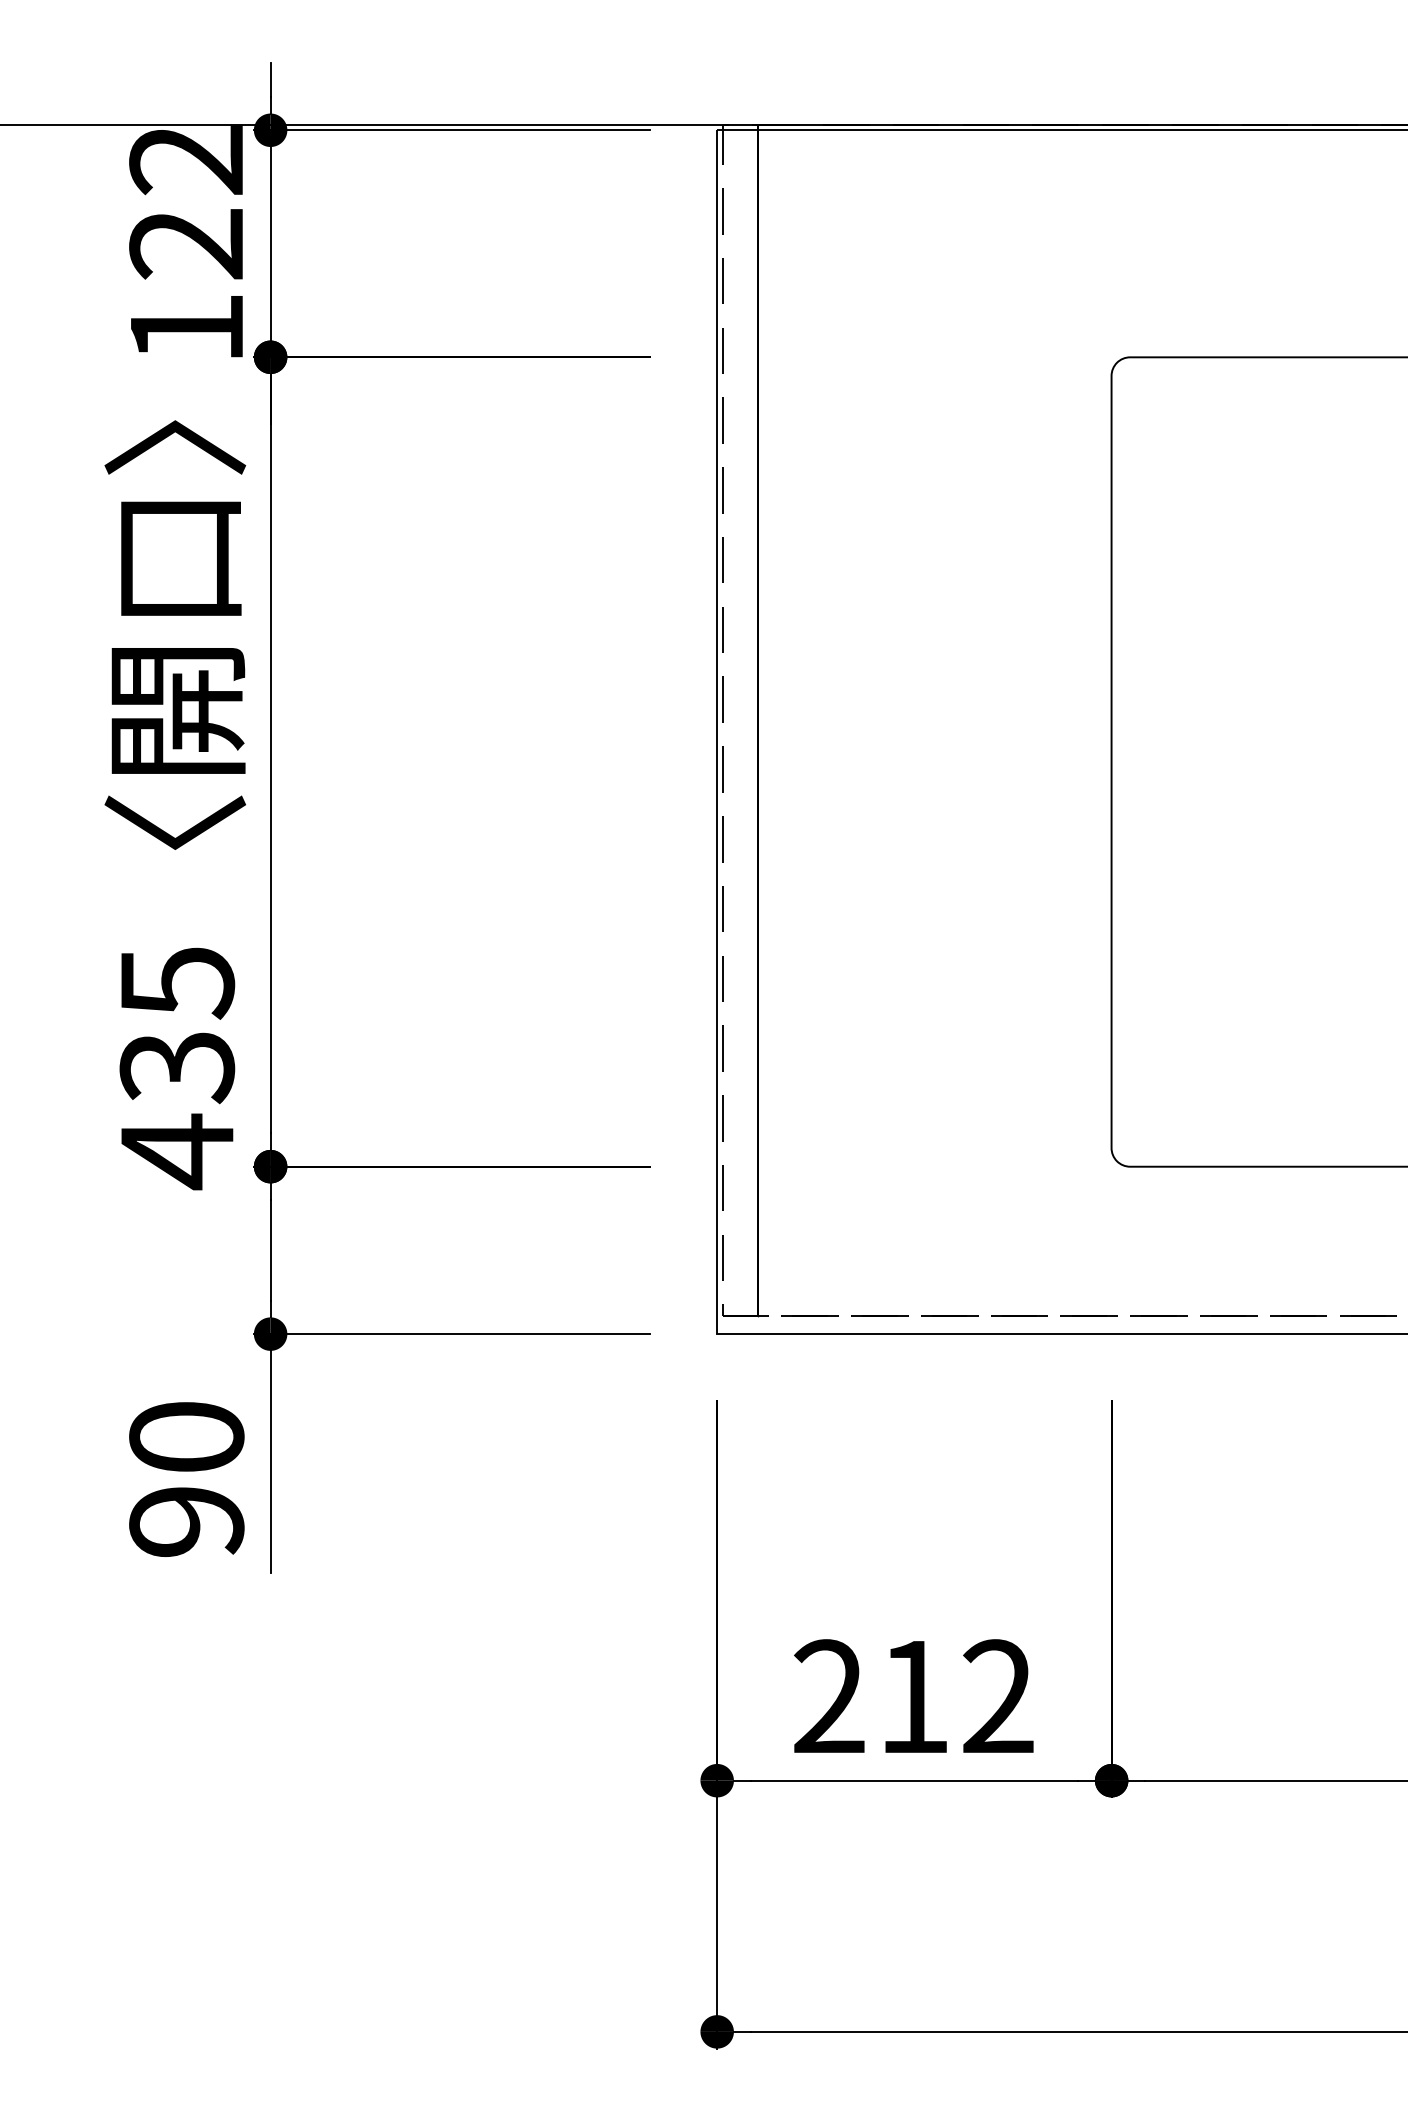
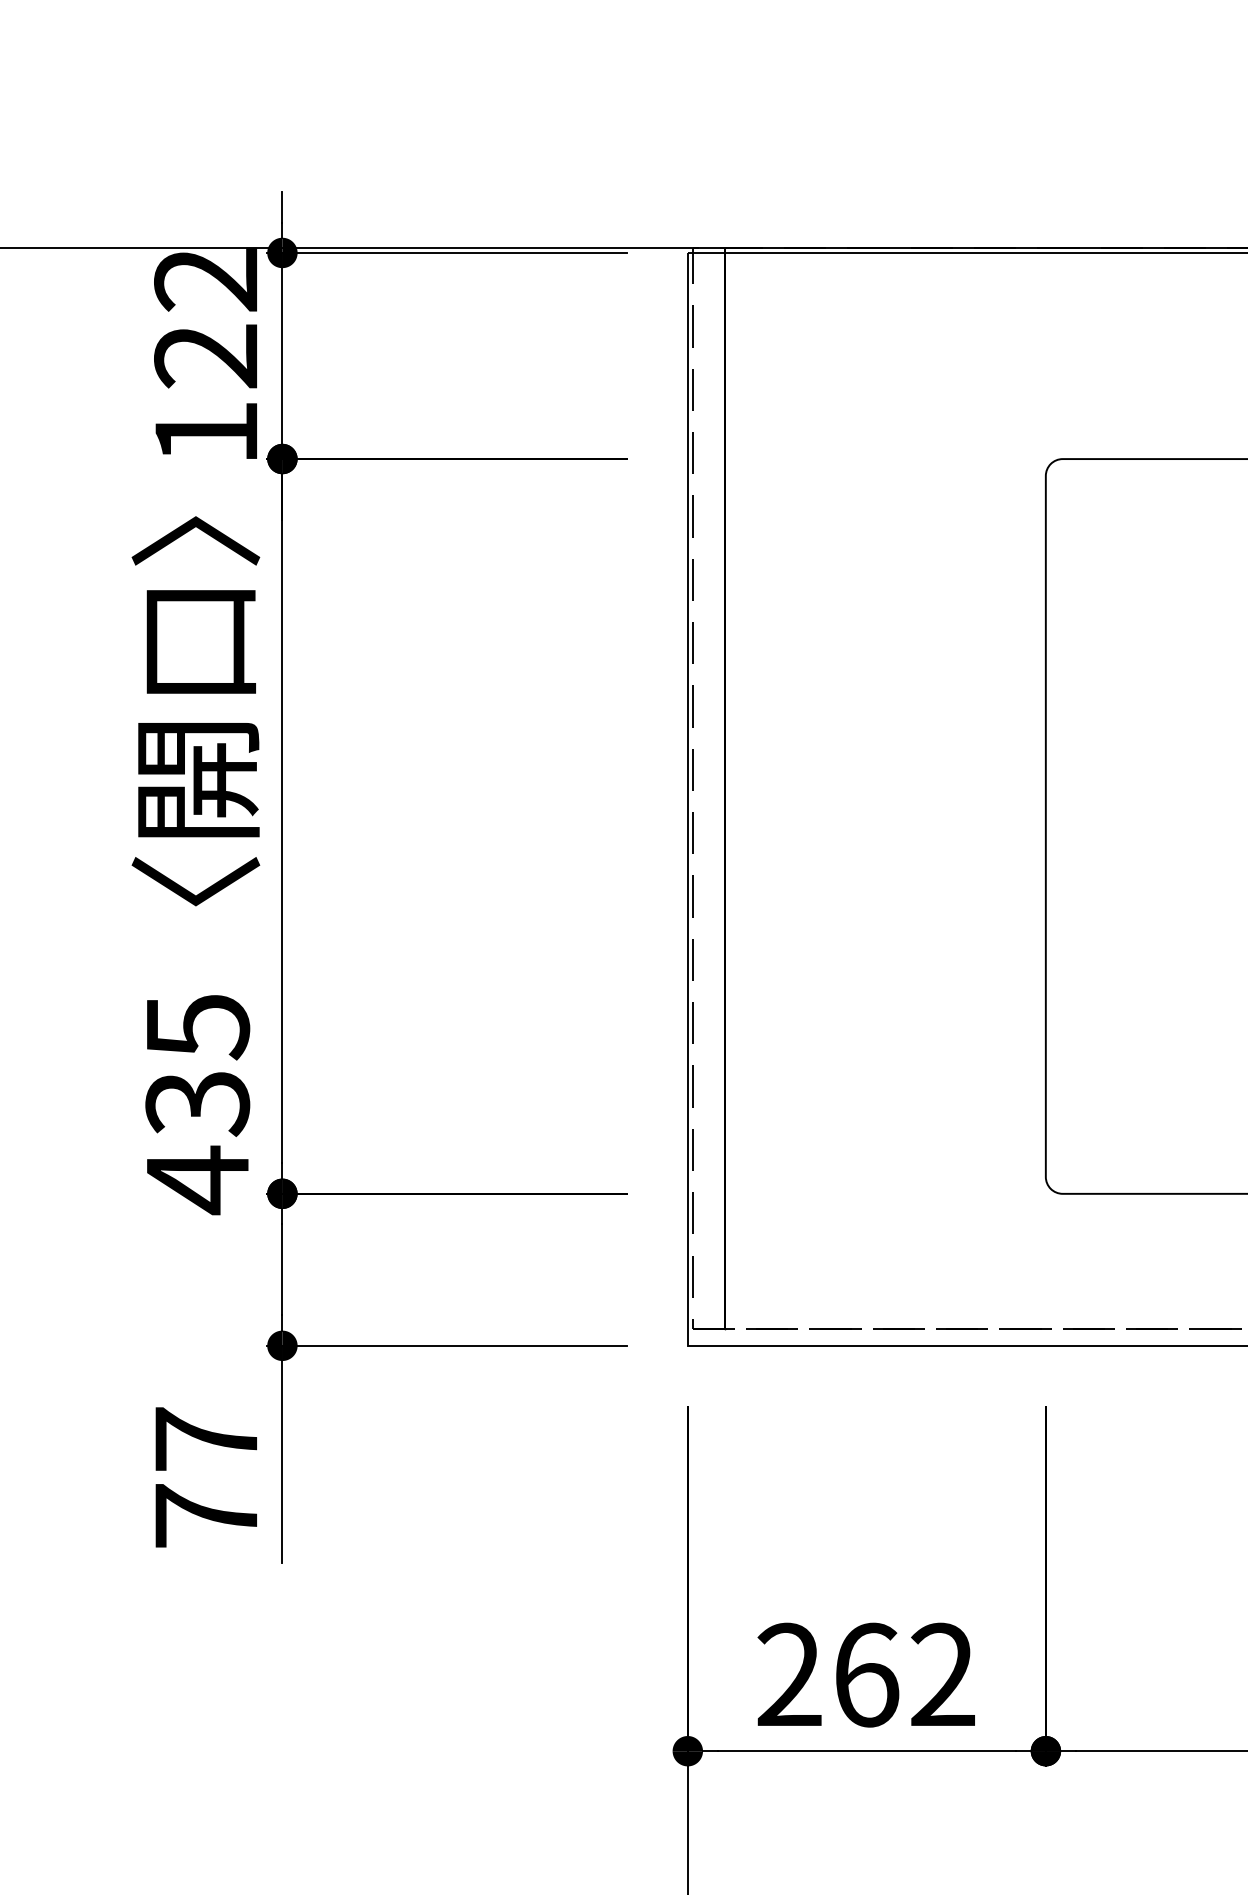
text: (186, 1478) -> (206, 1476), 90 -> 77
text: (915, 1696) -> (867, 1674), 212 -> 262

